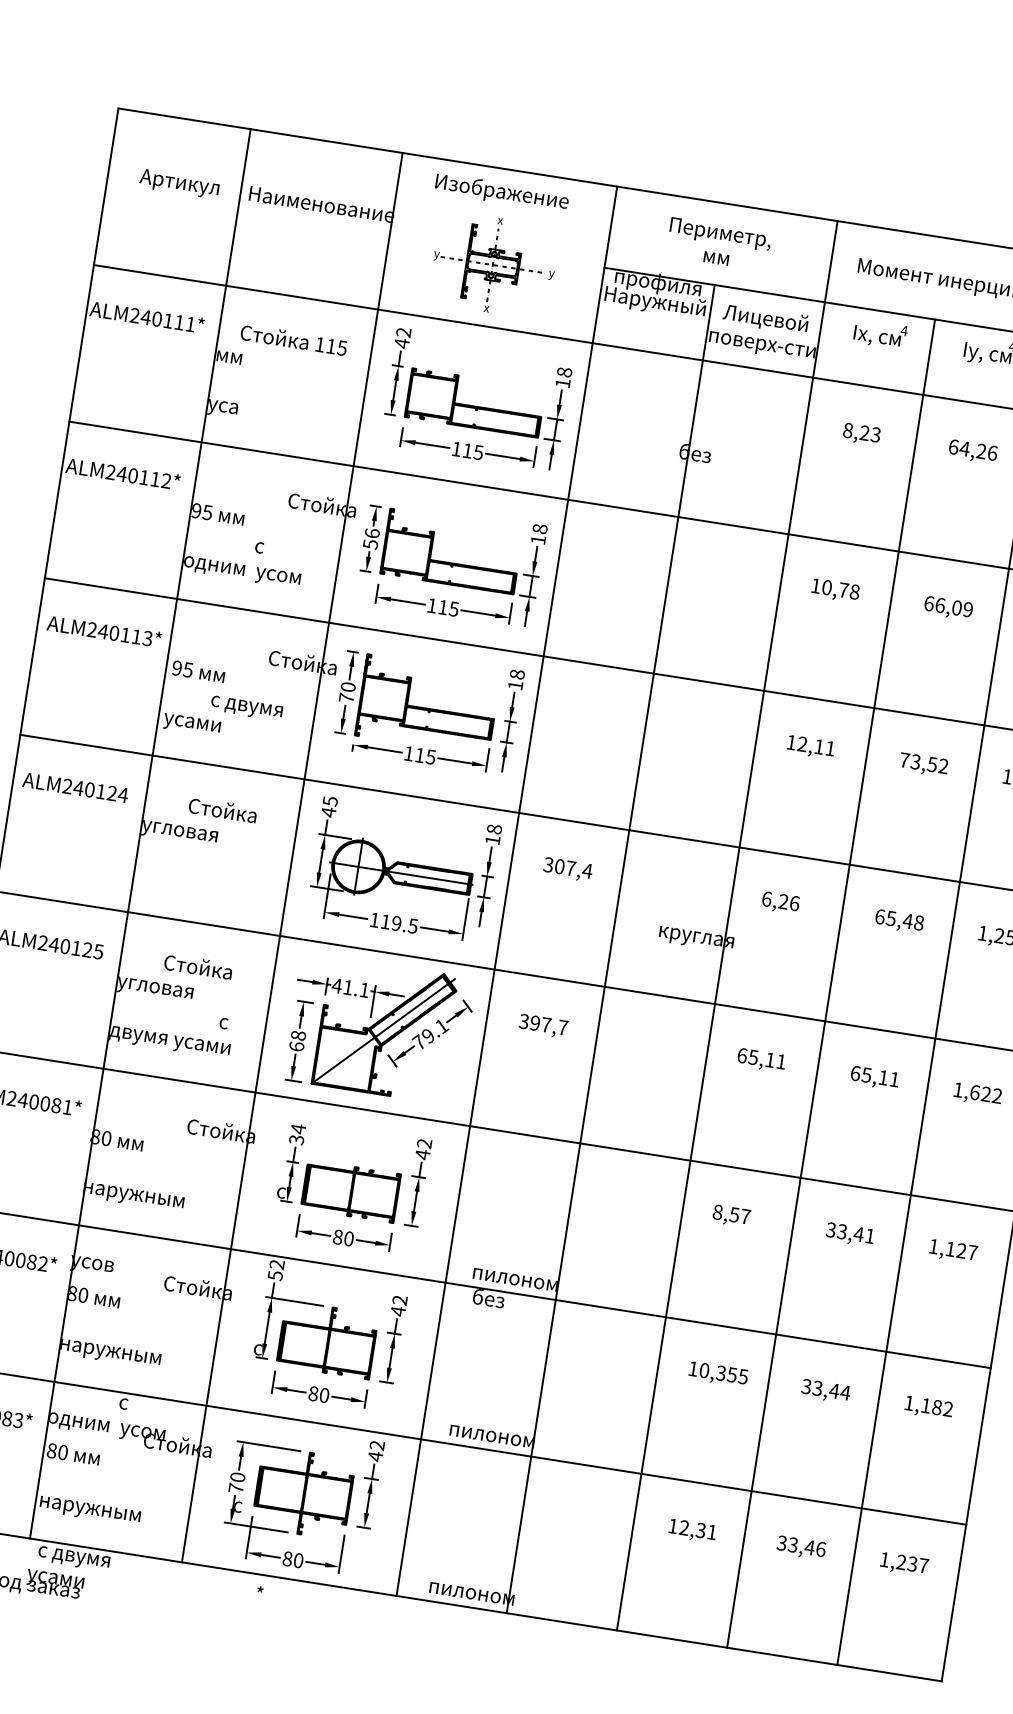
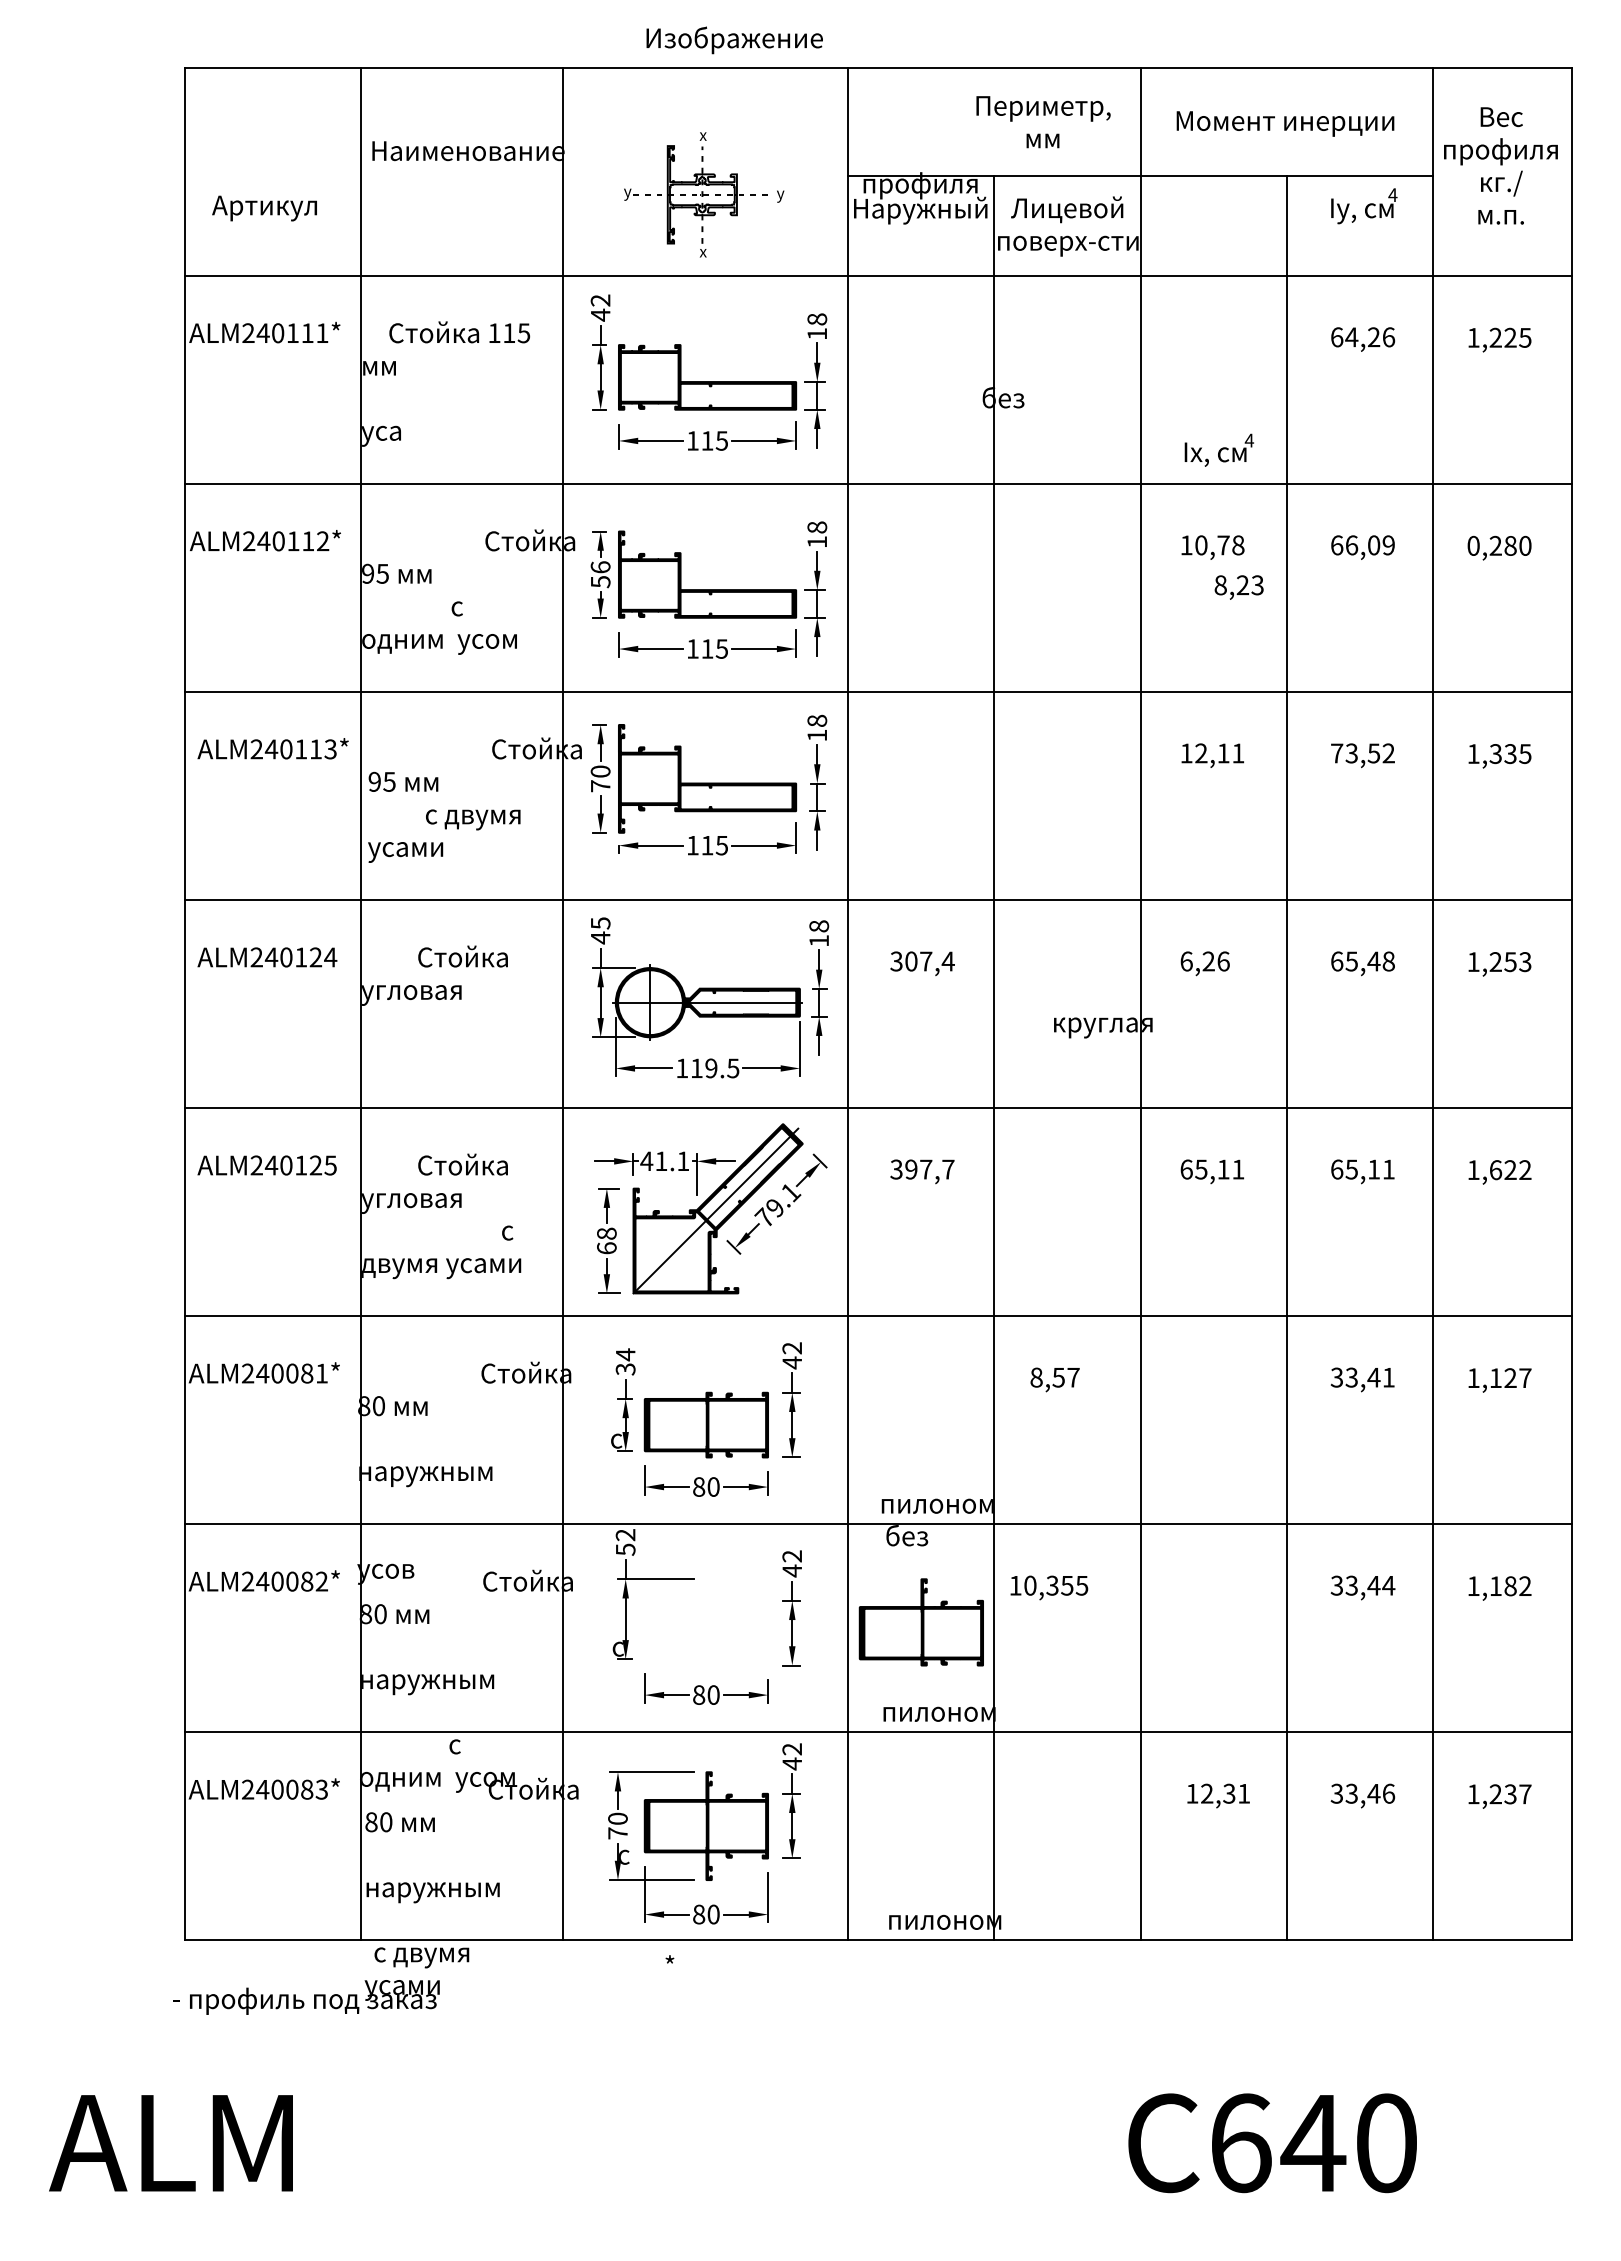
text: (179, 184) -> (264, 208), moved
text: (501, 192) -> (734, 40), moved
text: (718, 244) -> (1043, 122), moved
text: (880, 333) -> (1218, 449), moved
text: (861, 434) -> (1238, 587), moved
text: (731, 1215) -> (1054, 1379), moved
part: (326, 1339) -> (920, 1622), moved
text: (718, 1374) -> (1049, 1587), moved

